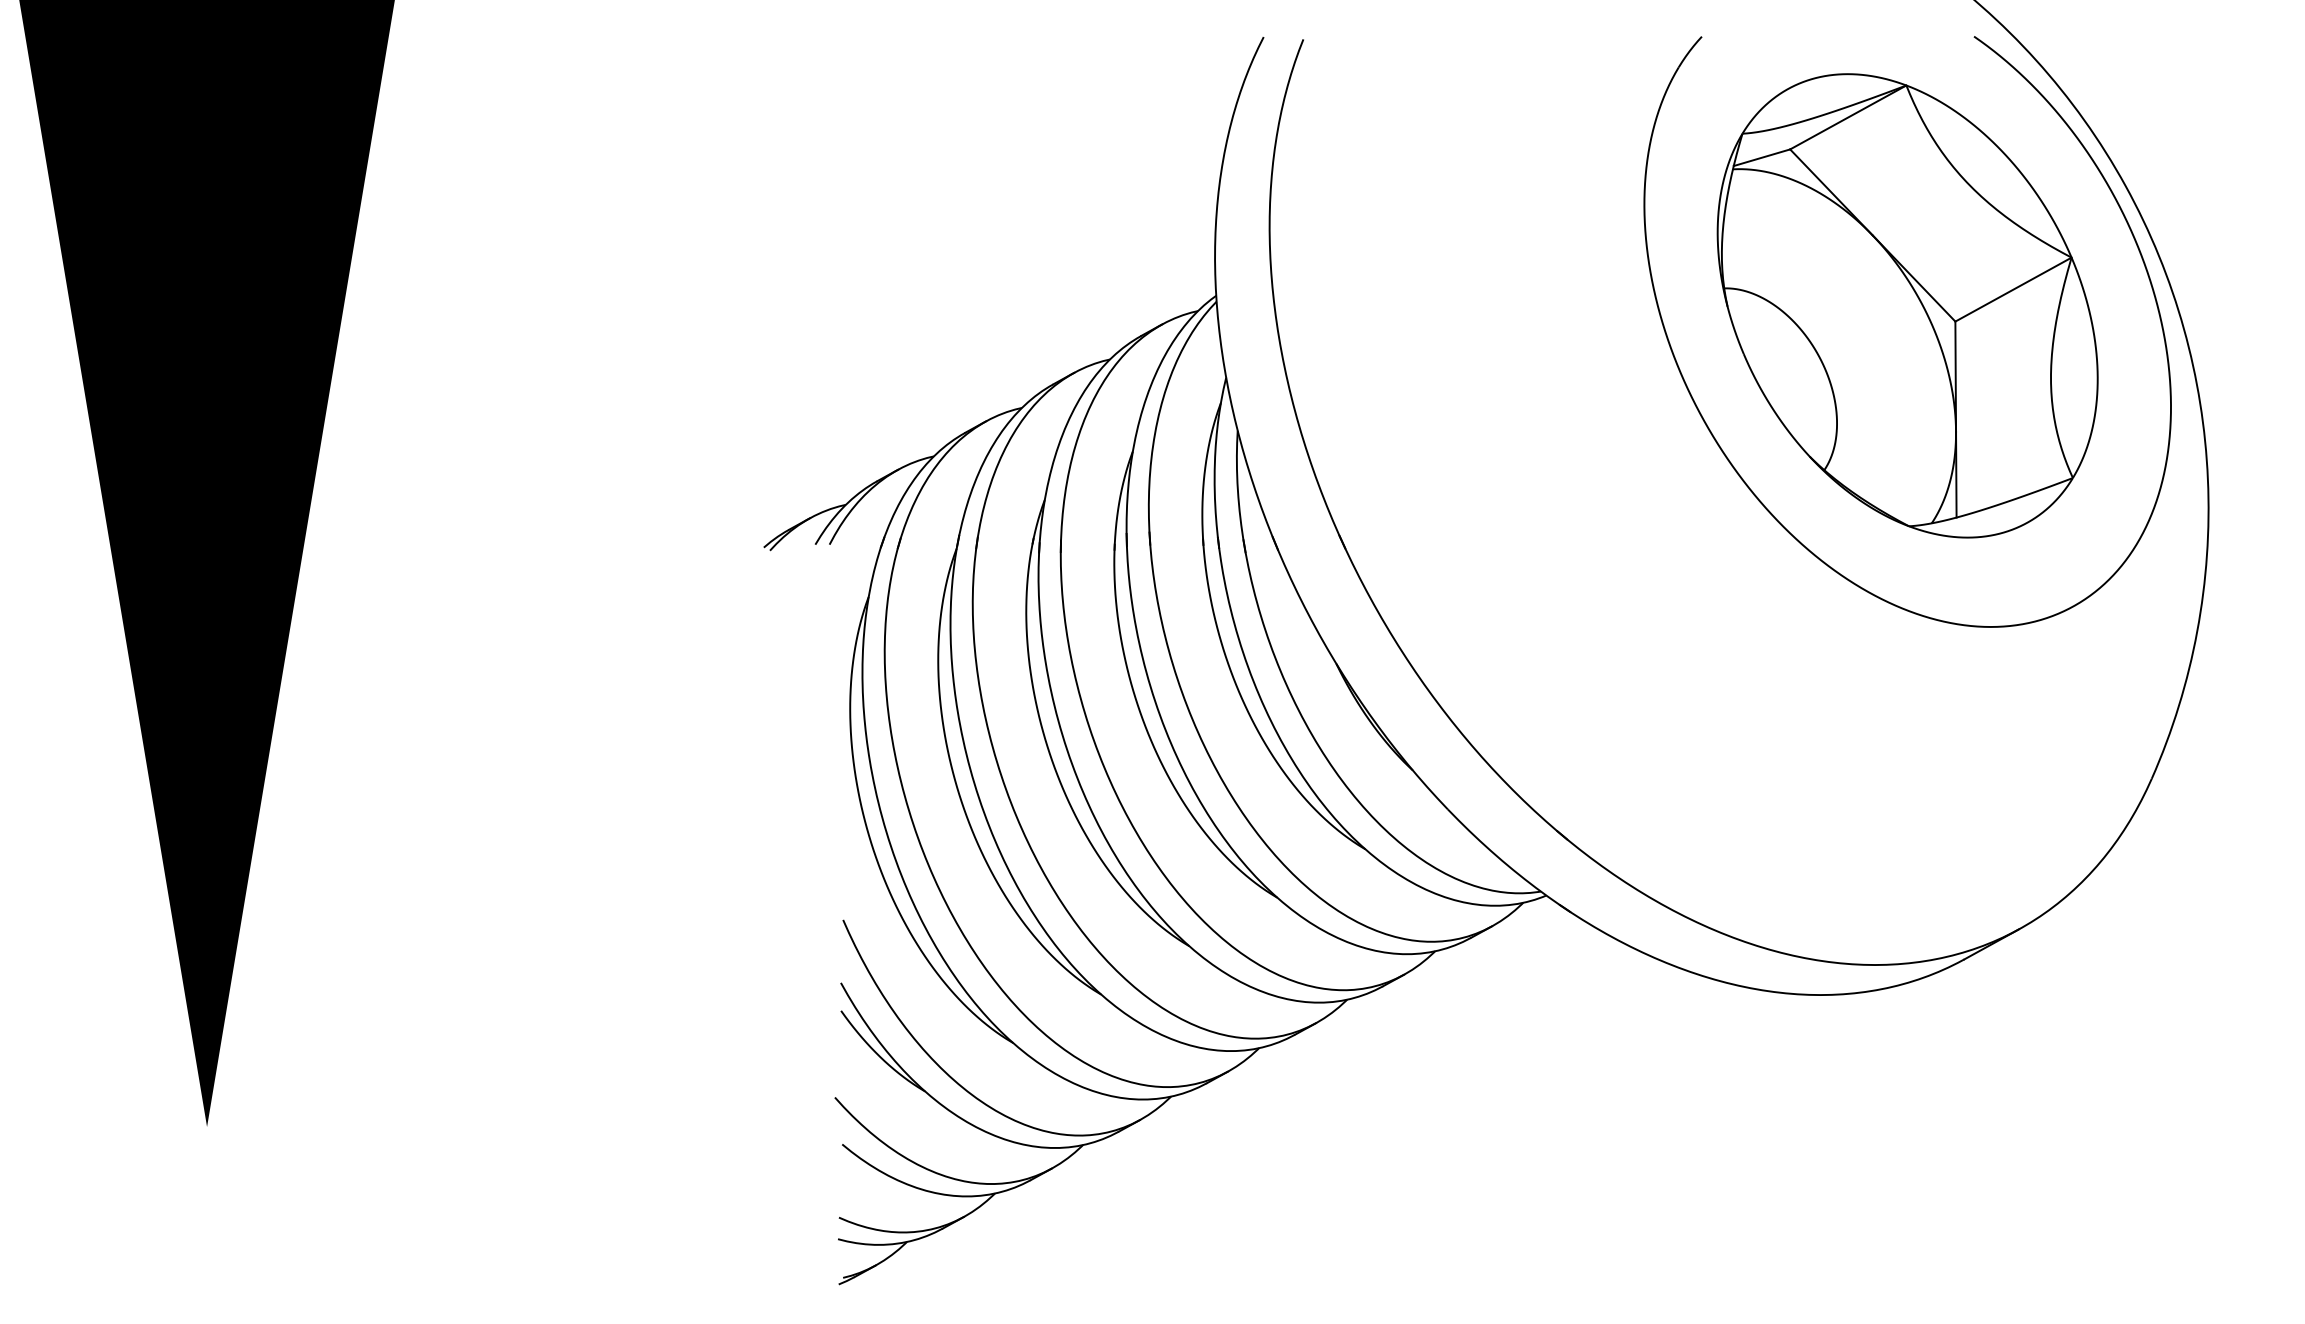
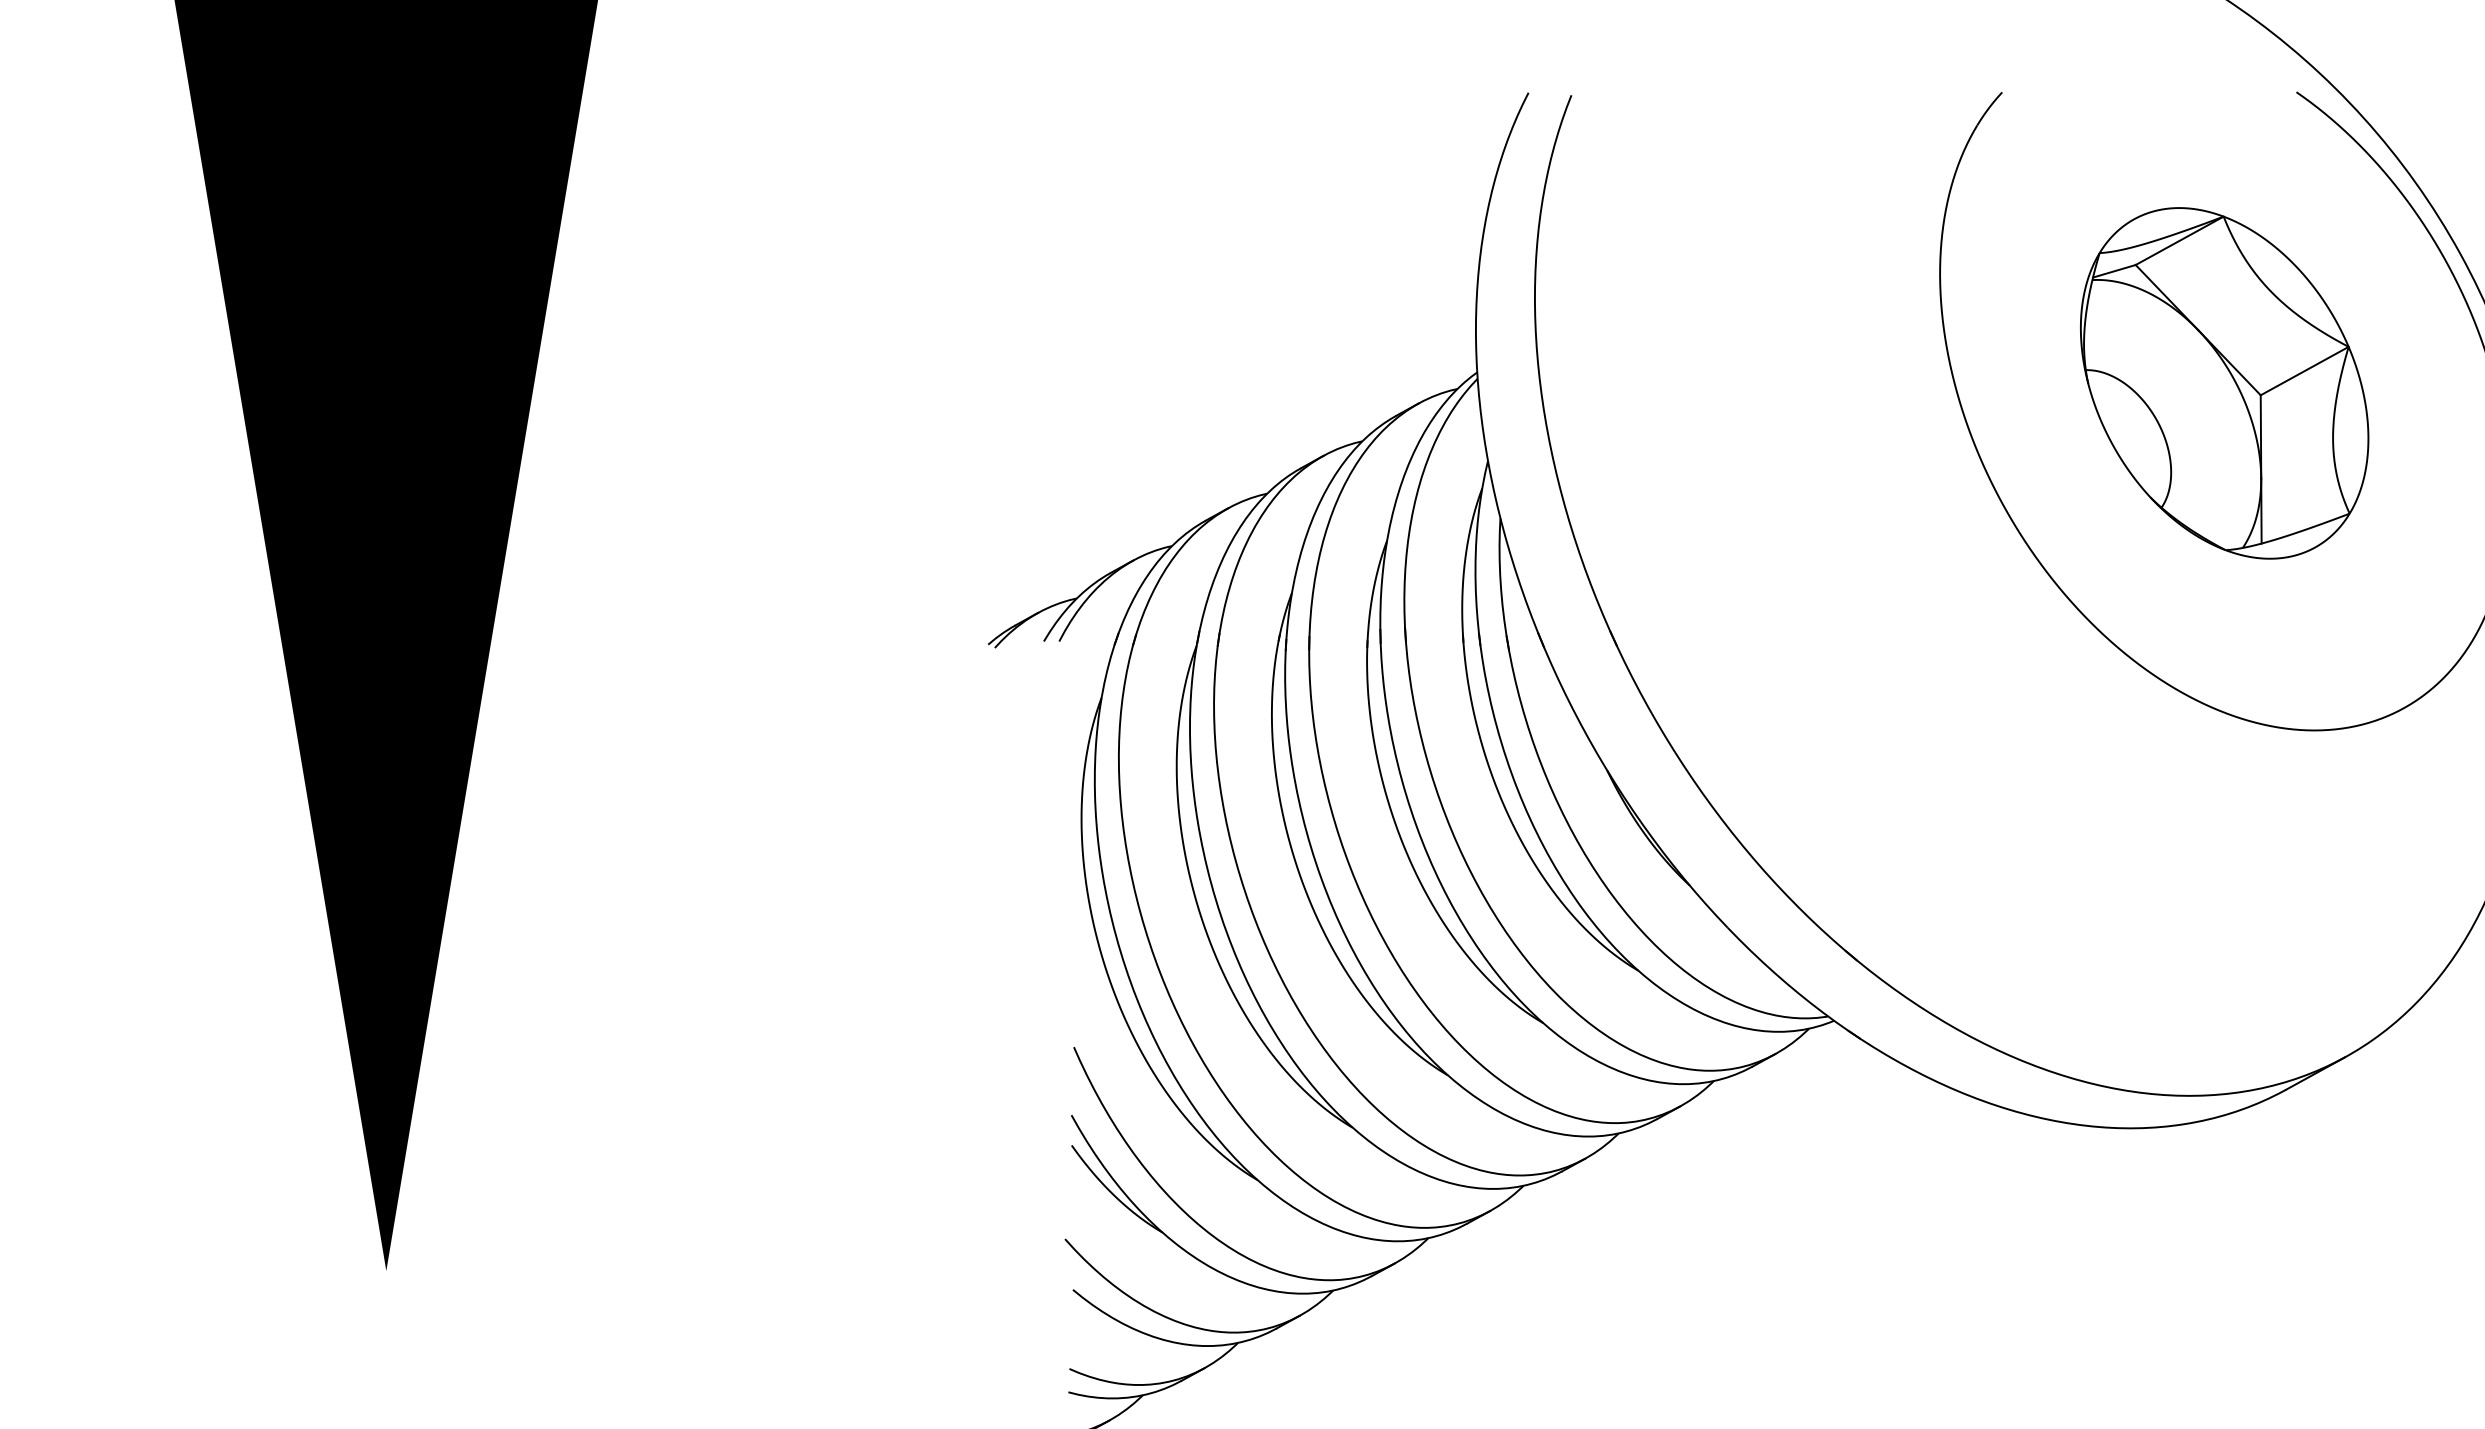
part: (1907, 305) -> (2224, 382), size x0.7

